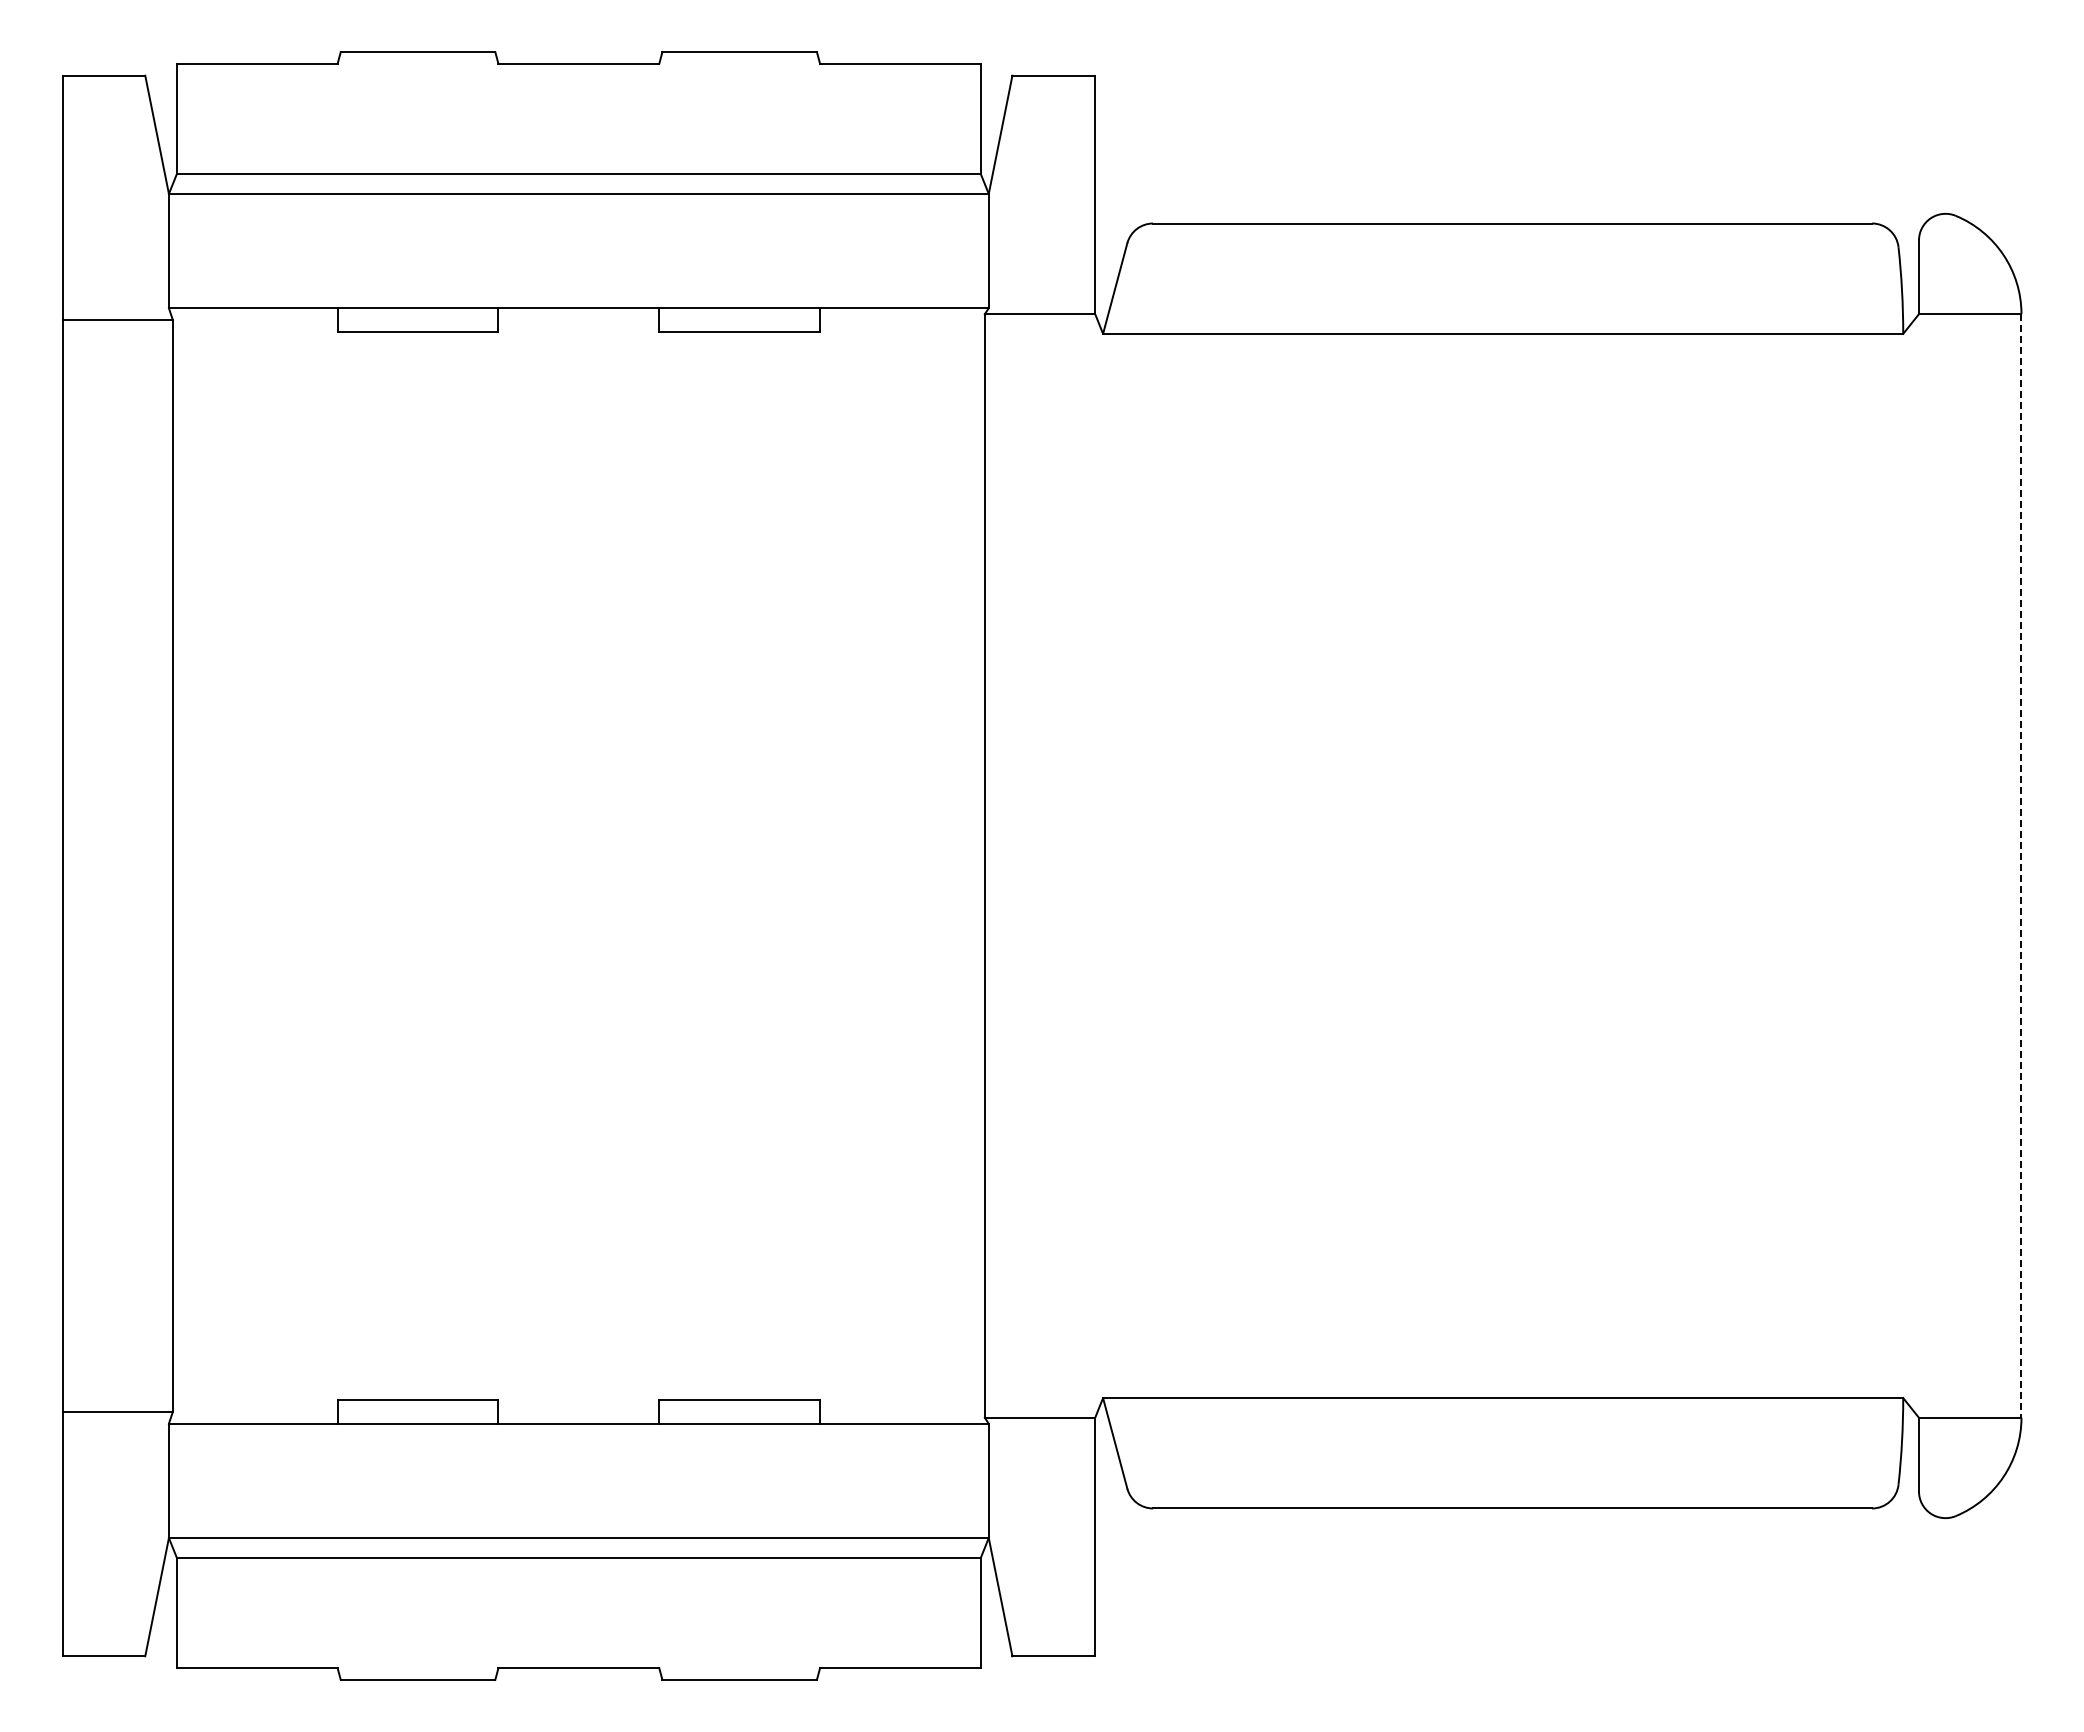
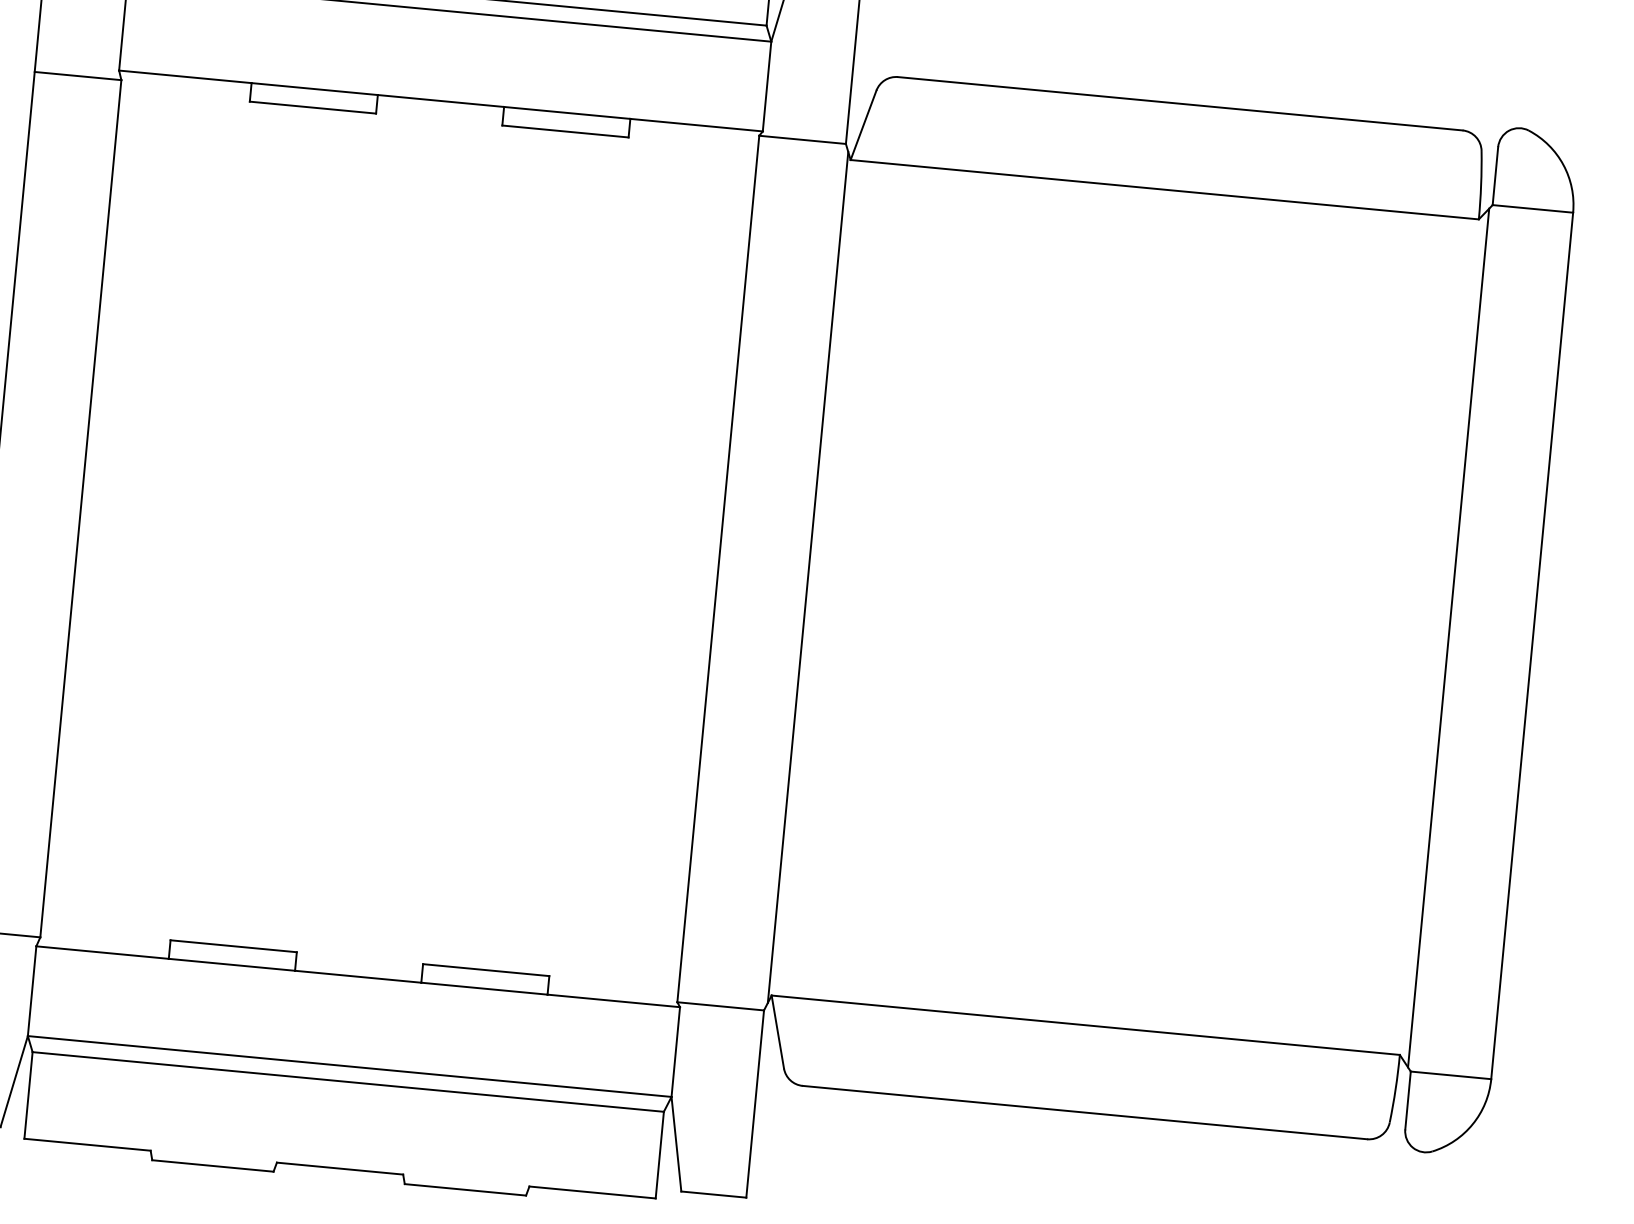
line: (1099, 865) -> (808, 577), added
line: (1915, 865) -> (1449, 637), added
line: (2021, 865) -> (1532, 645), dashed -> solid

